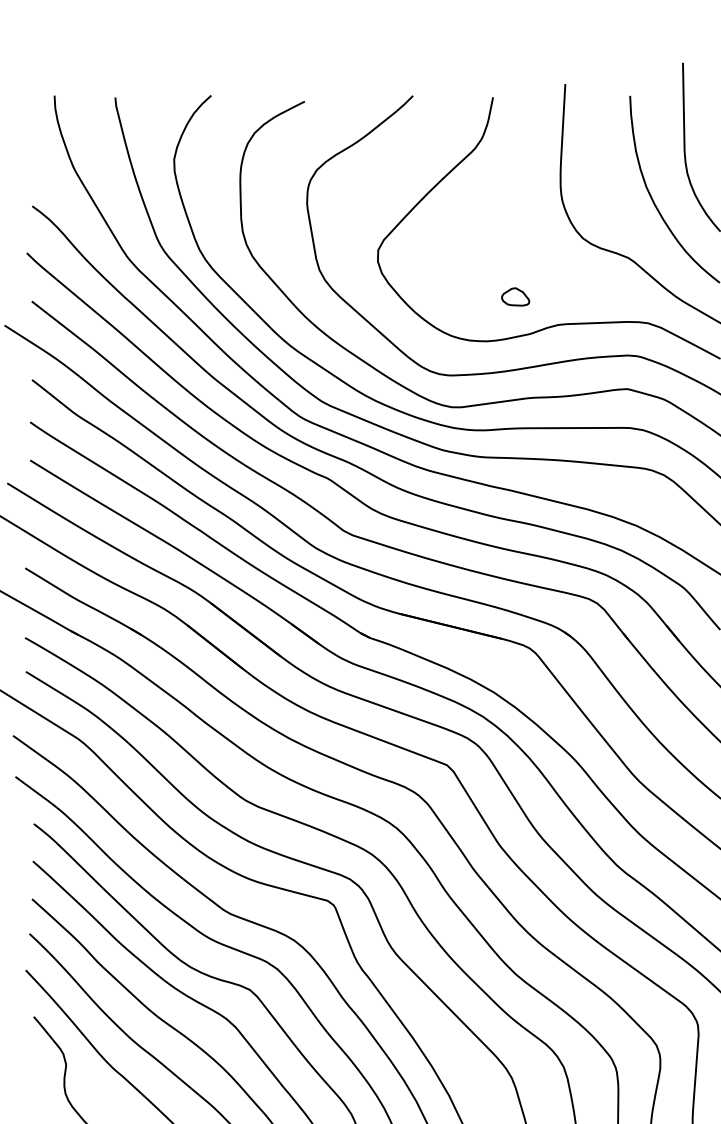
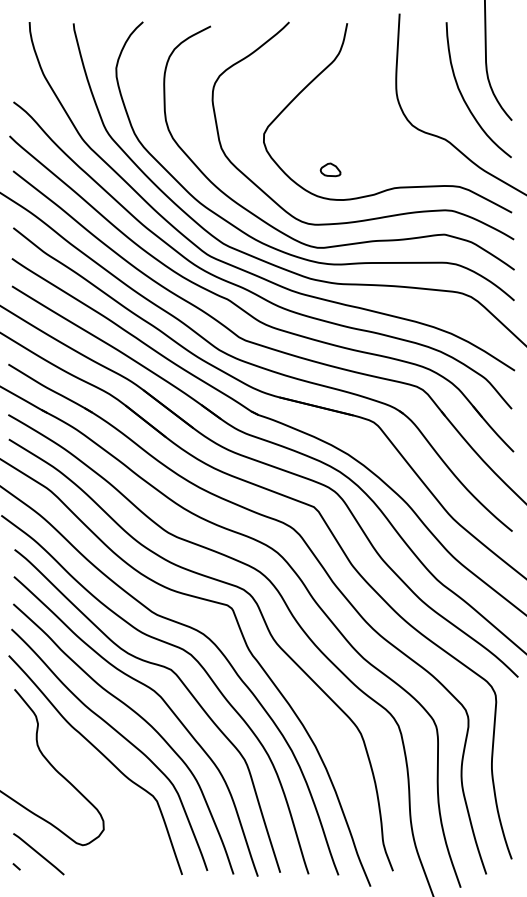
part: (515, 296) -> (330, 169), moved

